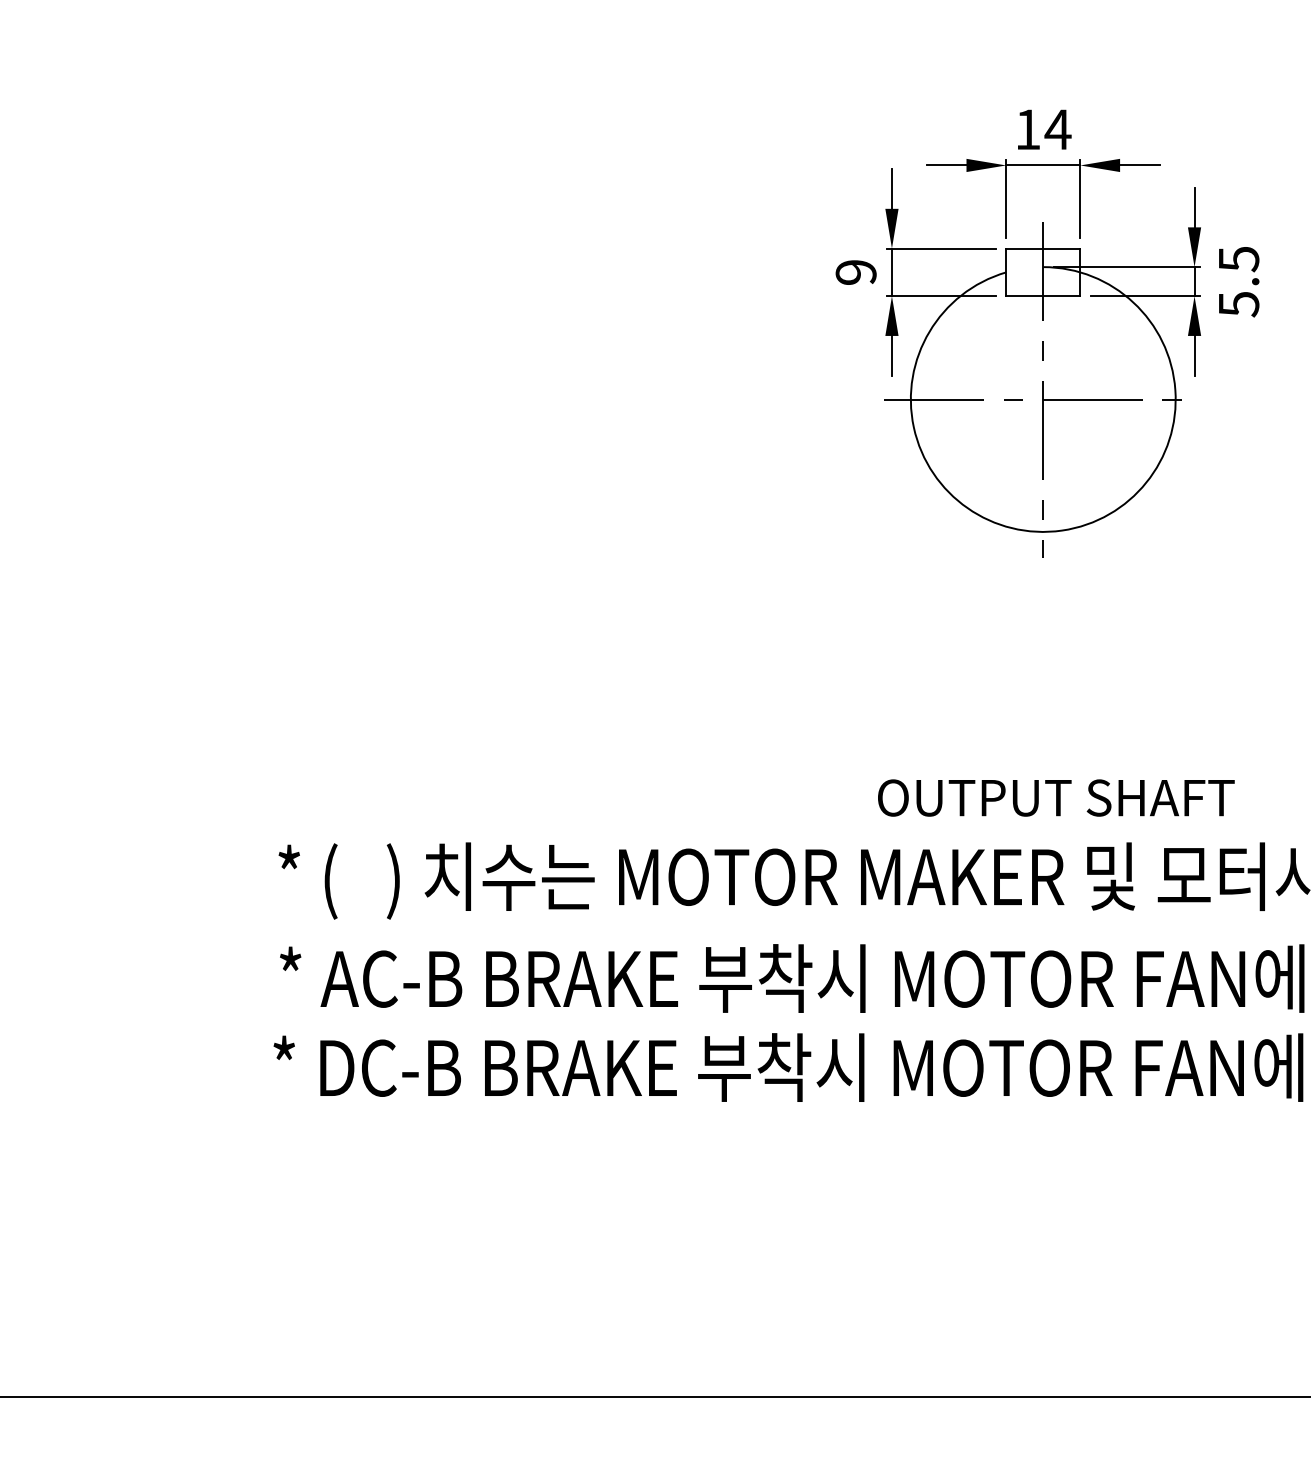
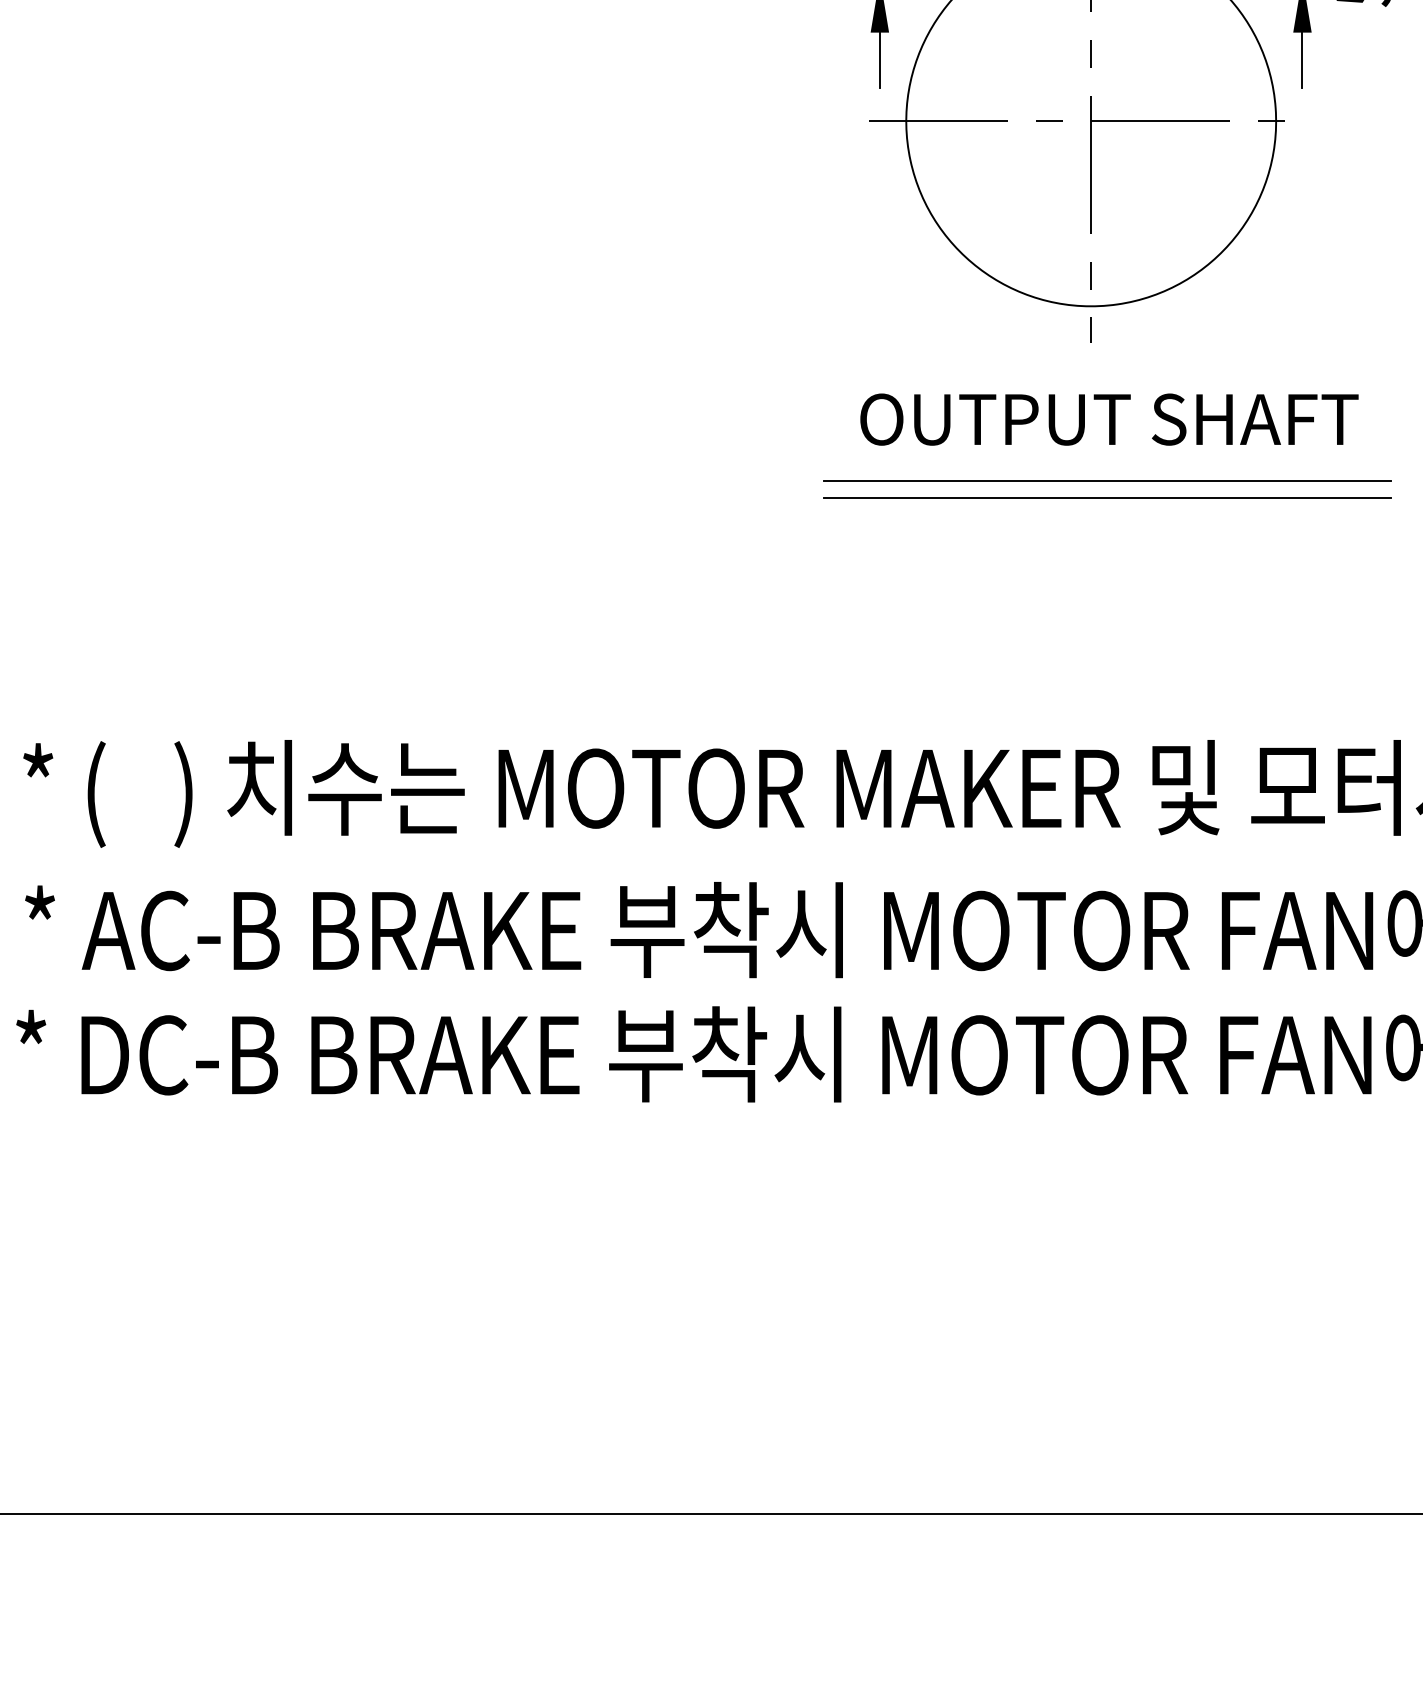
line: (1054, 657) -> (1106, 481), added
line: (1054, 669) -> (1106, 498), added
text: (1056, 797) -> (1109, 418), moved

